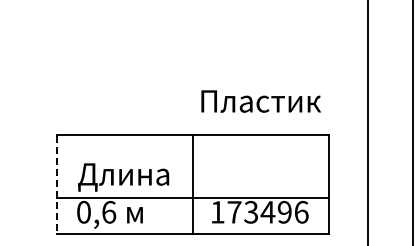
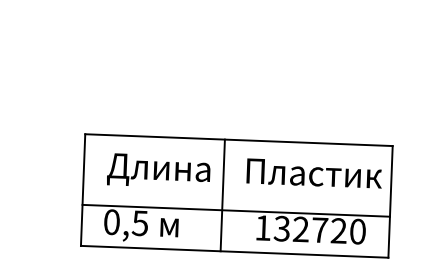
text: (260, 101) -> (313, 173), moved
text: (123, 177) -> (158, 171), moved
line: (192, 184) -> (222, 194), moved
line: (57, 185) -> (83, 190), dashed -> solid
text: (108, 212) -> (139, 223), 0,6 -> 0,5
text: (267, 212) -> (319, 230), 173496 -> 132720

